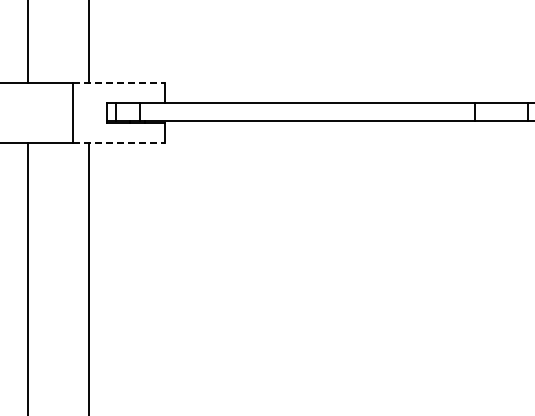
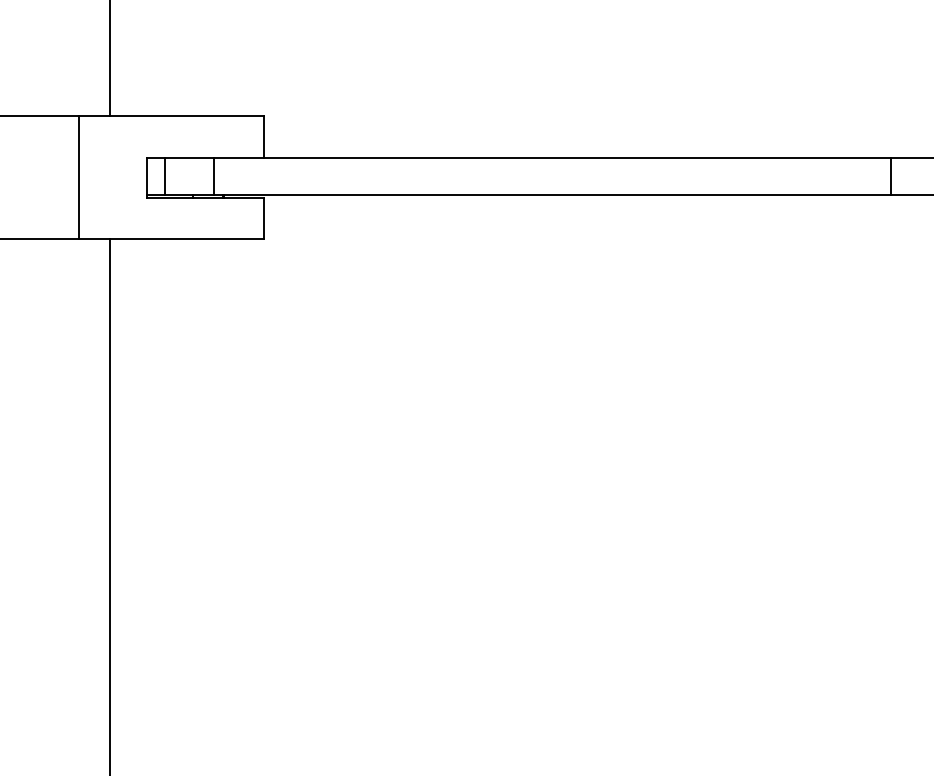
line: (119, 82) -> (172, 116), dashed -> solid
line: (119, 143) -> (172, 239), dashed -> solid

